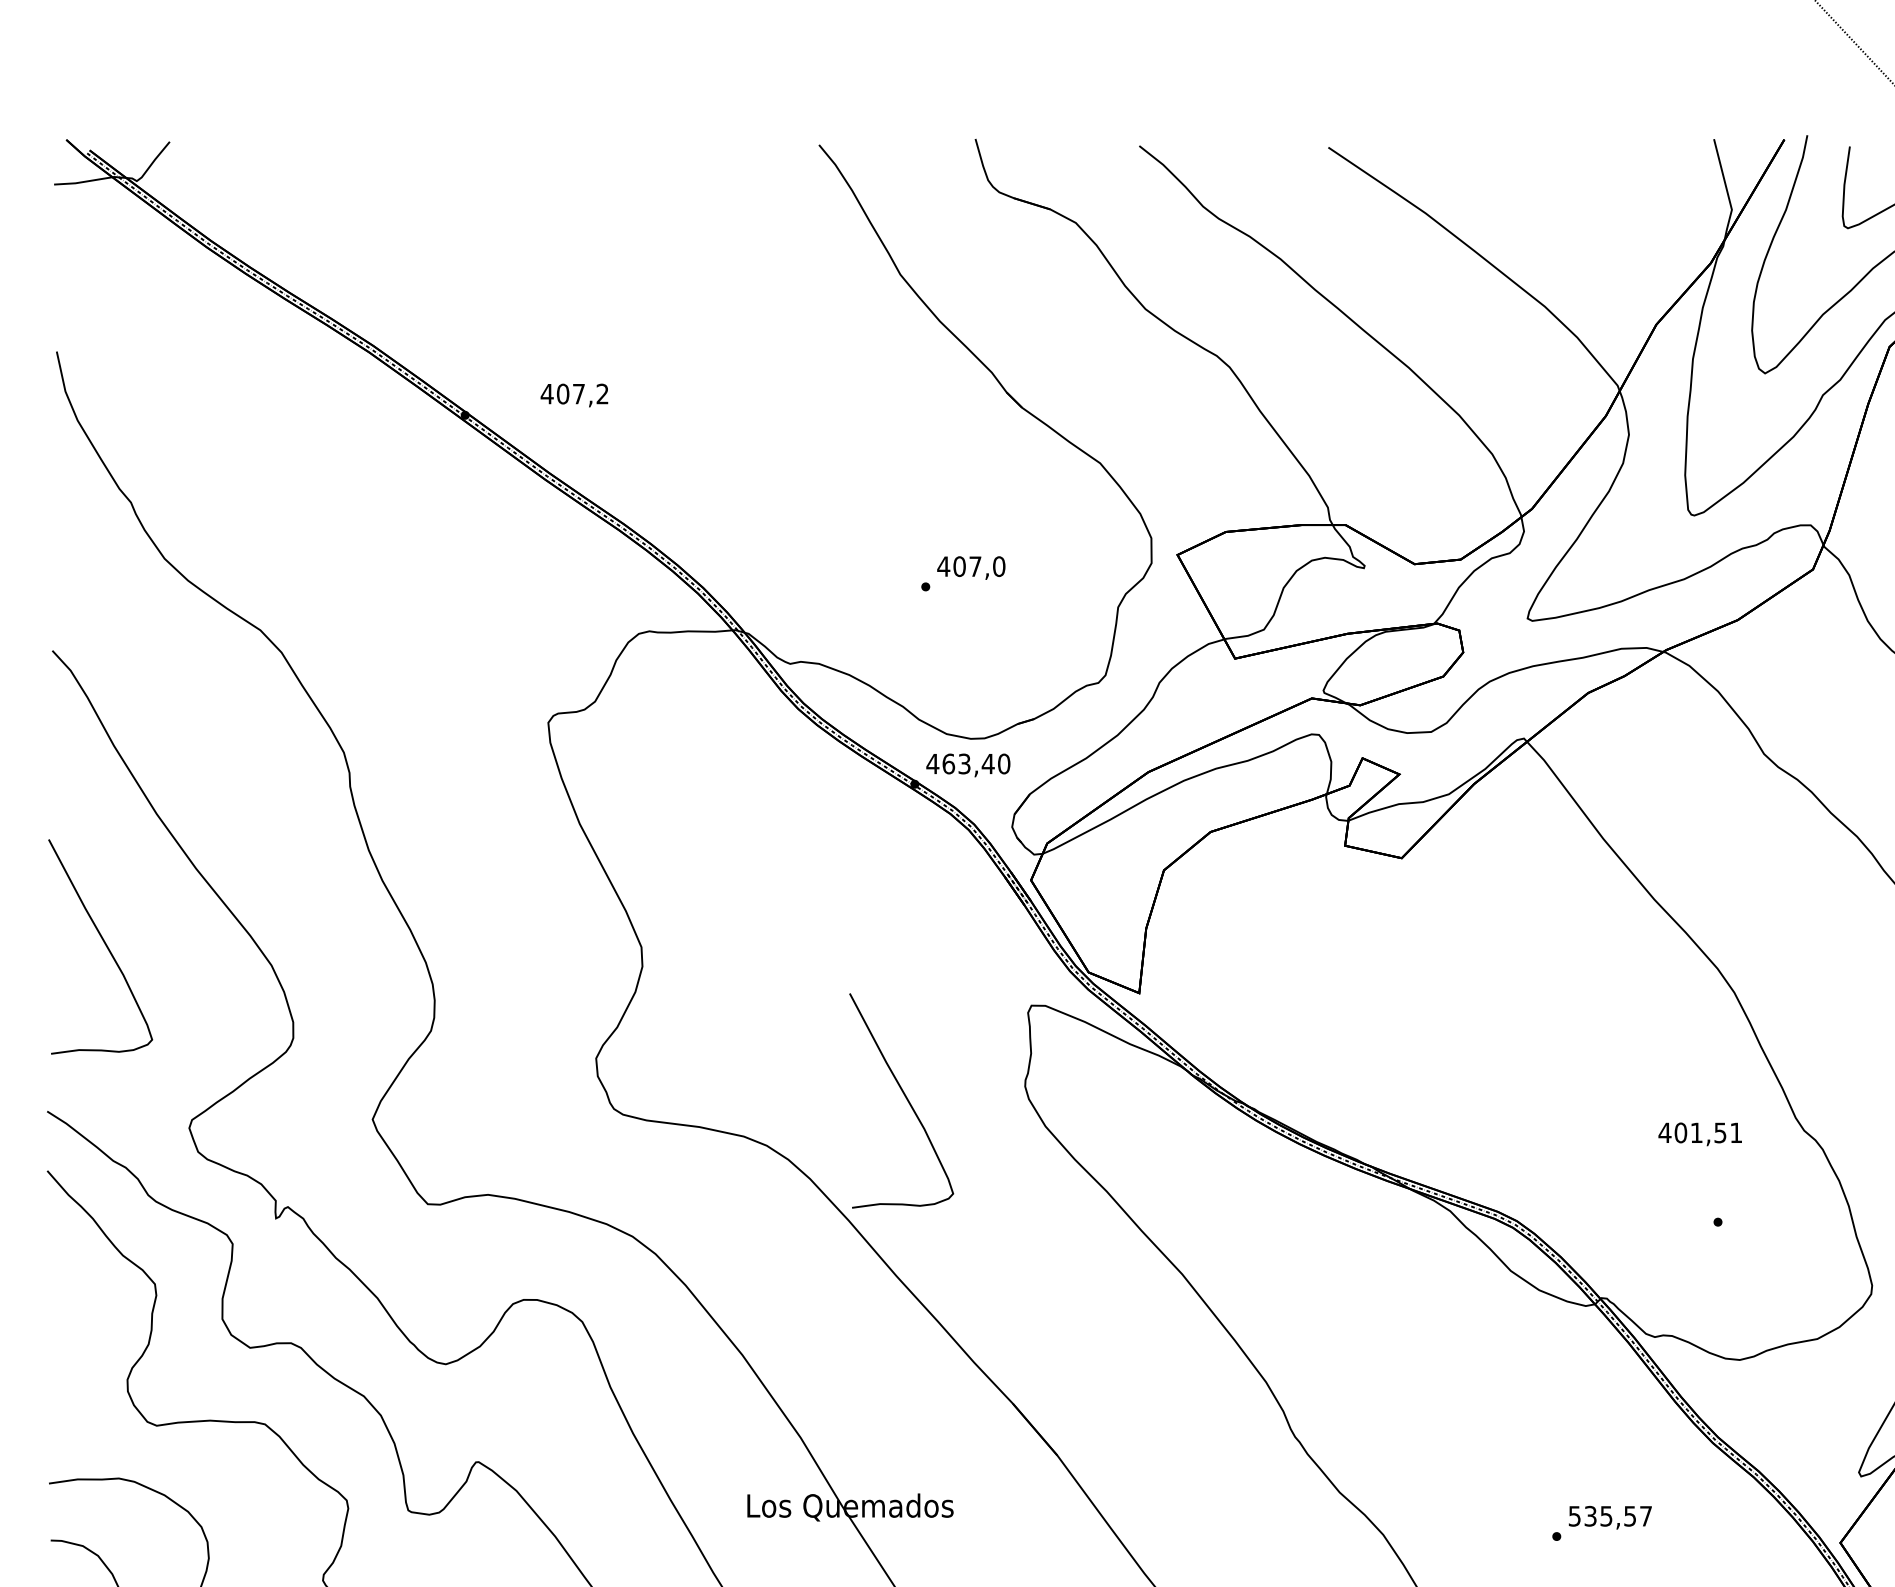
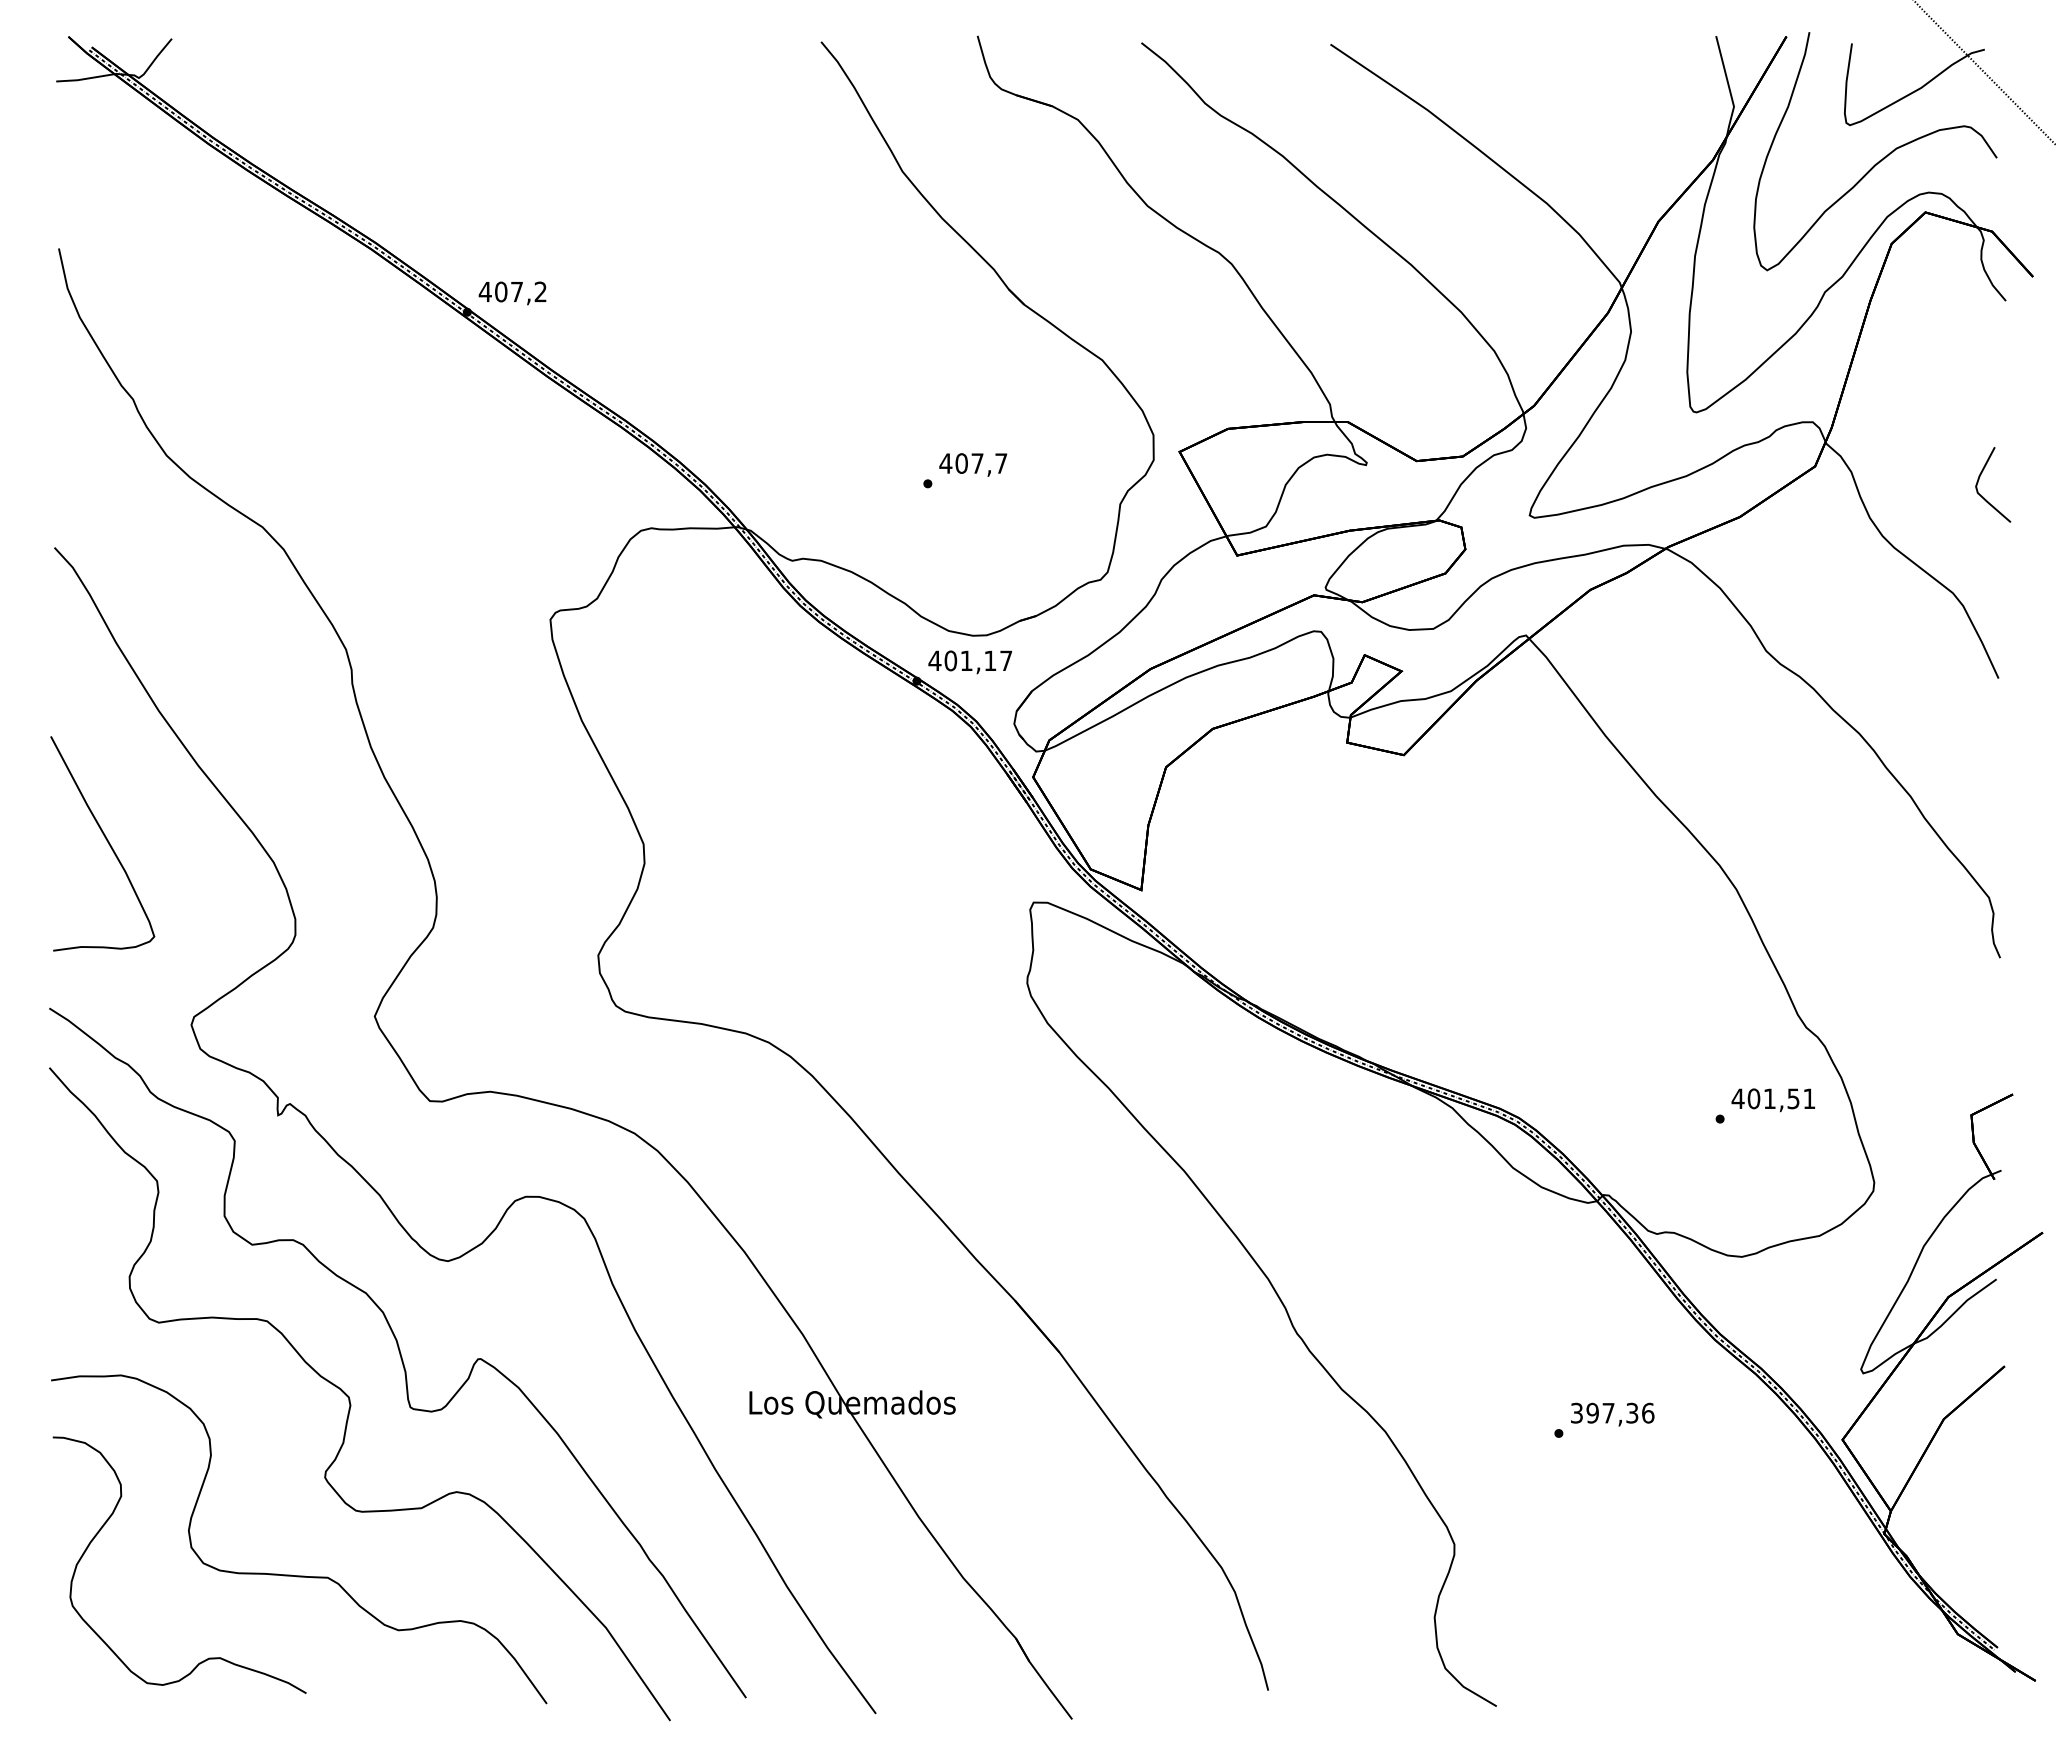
text: (574, 395) -> (512, 293), moved
text: (999, 566) -> (1001, 463), 407,0 -> 407,7
text: (976, 763) -> (978, 660), 463,40 -> 401,17
curve: (904, 1096) -> (906, 993), removed
text: (1699, 1134) -> (1772, 1100), moved
text: (1610, 1515) -> (1612, 1412), 535,57 -> 397,36

